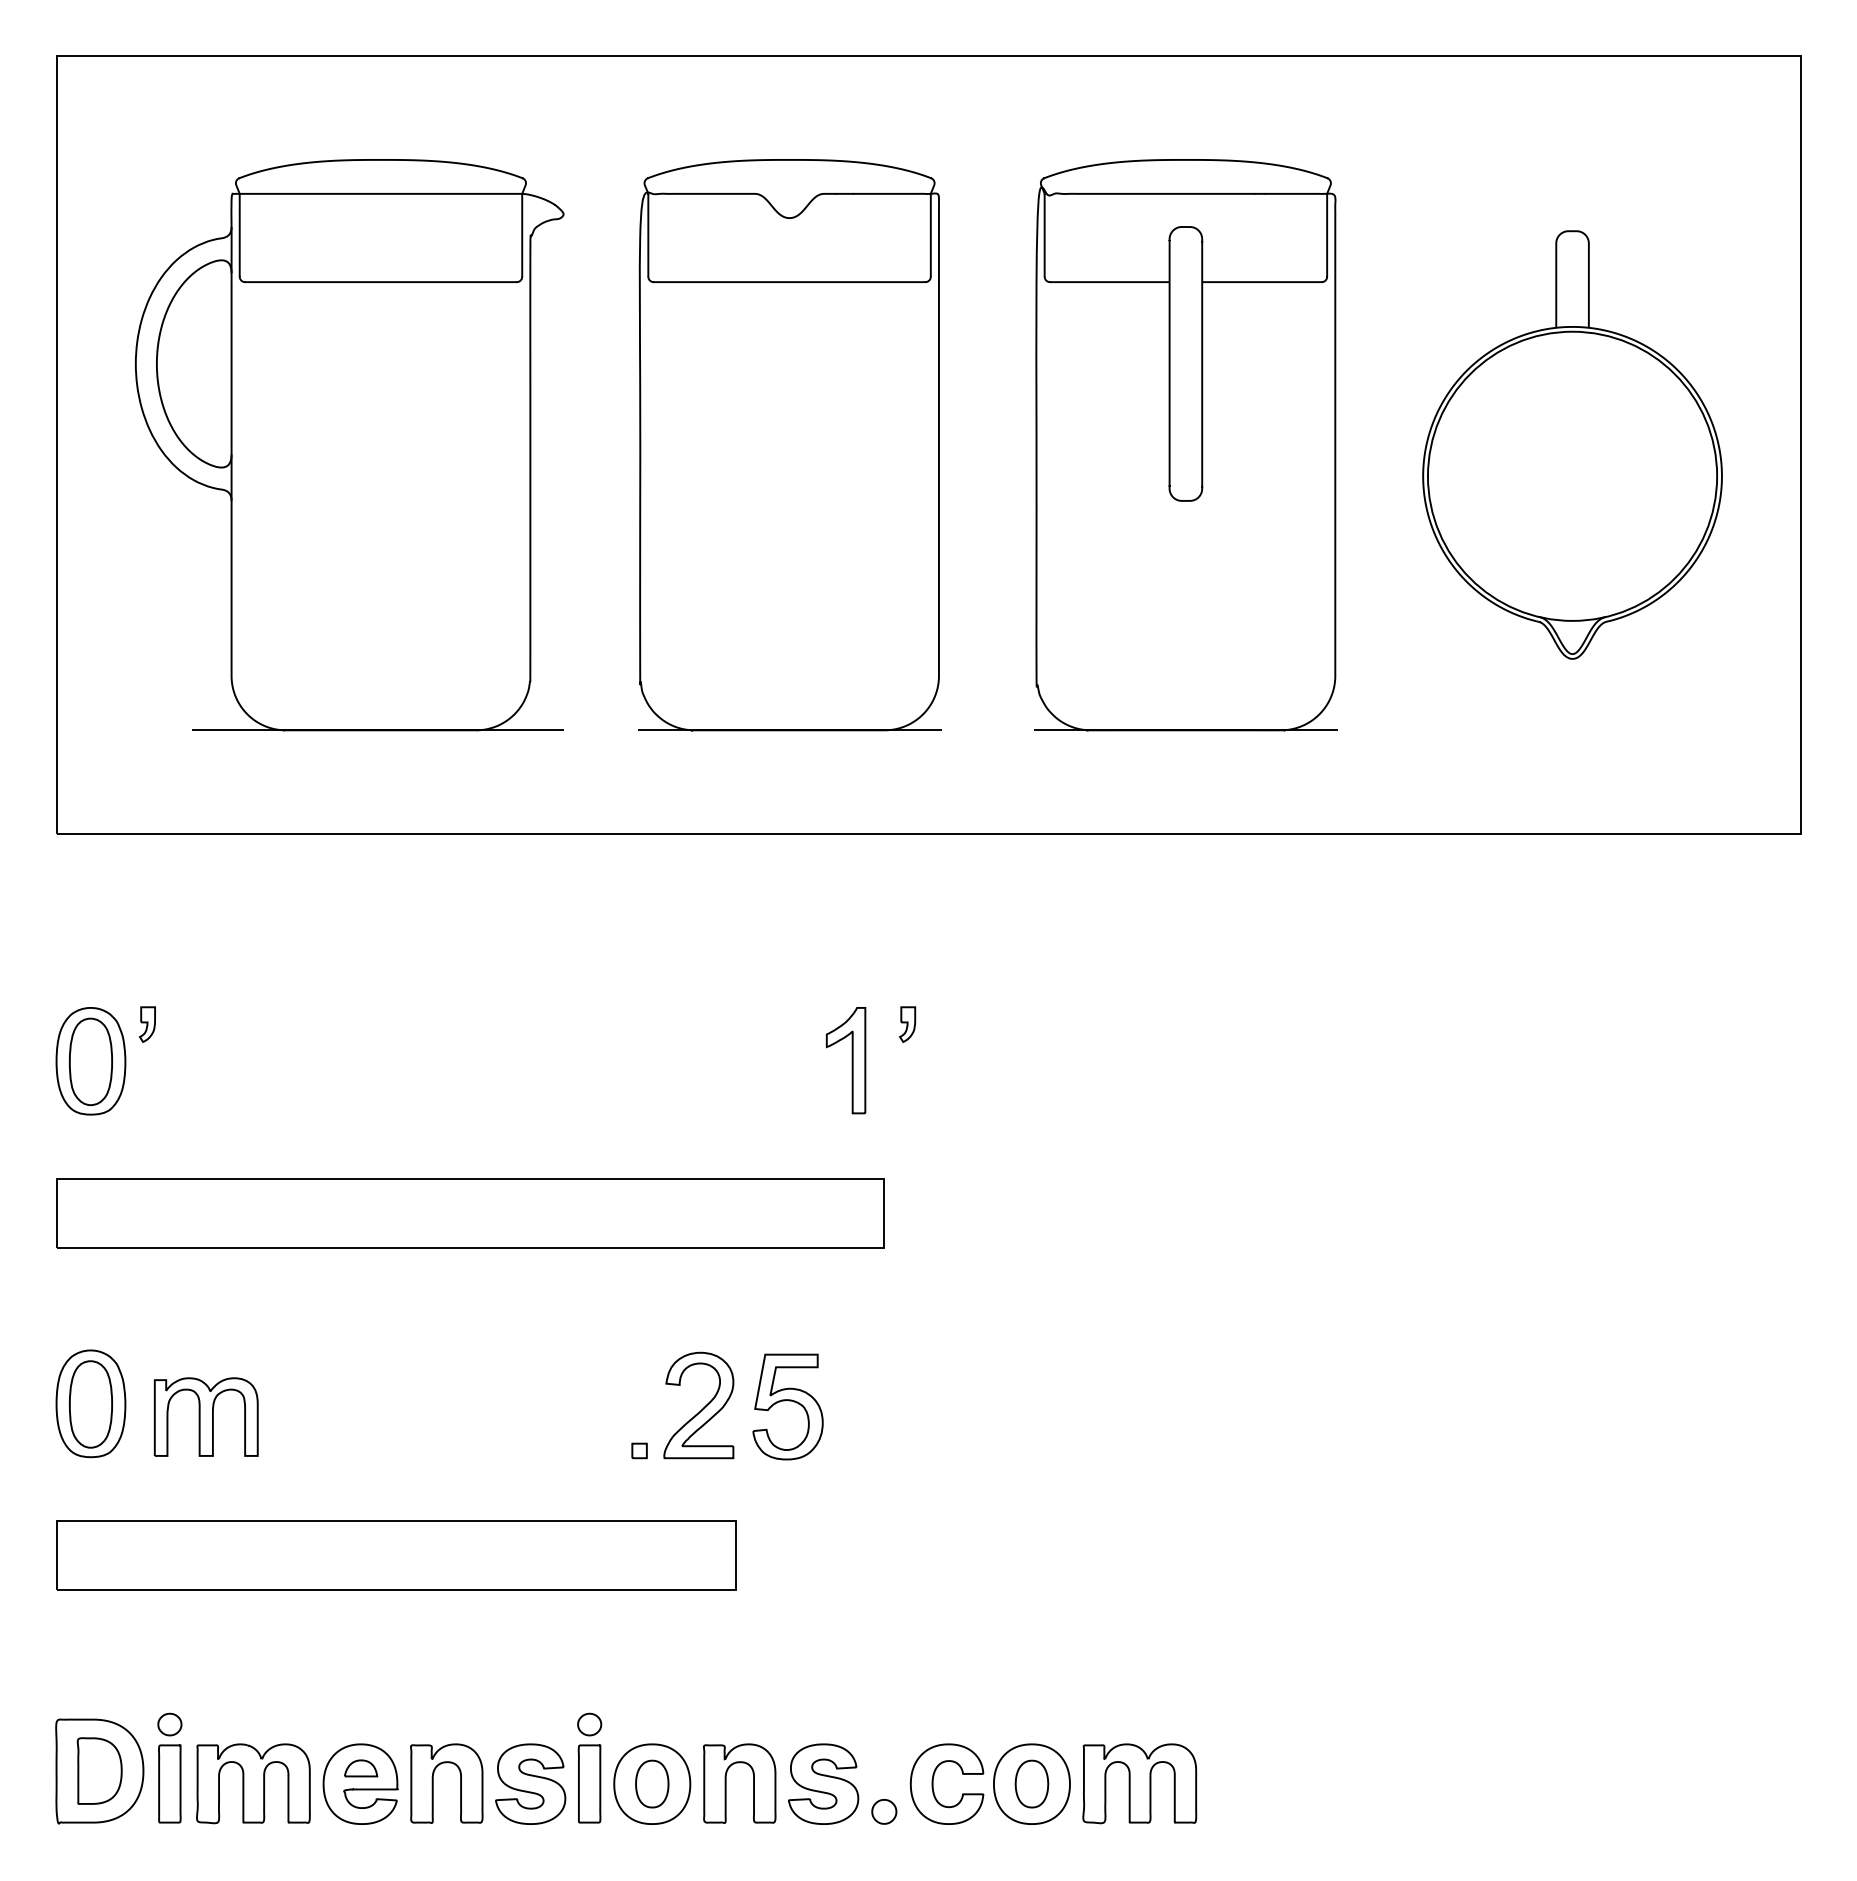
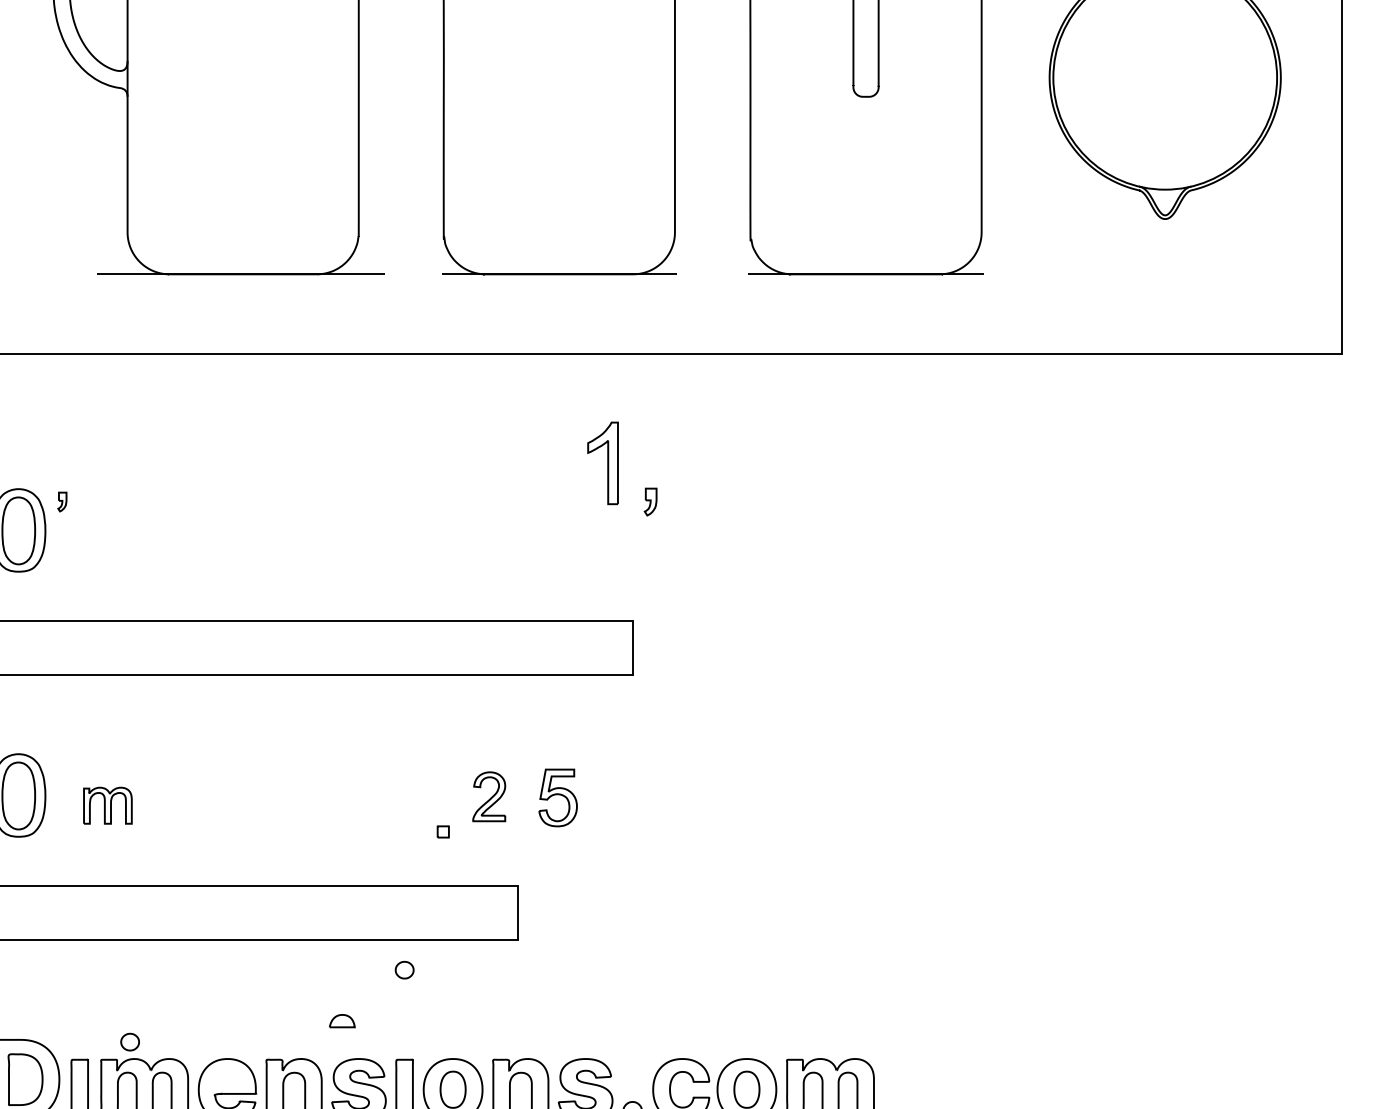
part: (146, 1024) -> (61, 501), size x0.7
part: (845, 1060) -> (602, 463), moved
part: (698, 1405) -> (488, 796), size x0.6
part: (787, 1406) -> (557, 797), size x0.7
part: (205, 1416) -> (107, 805), size x0.6
part: (169, 1724) -> (129, 1042), moved
part: (589, 1724) -> (404, 970), moved
part: (361, 1768) -> (342, 1021), moved

